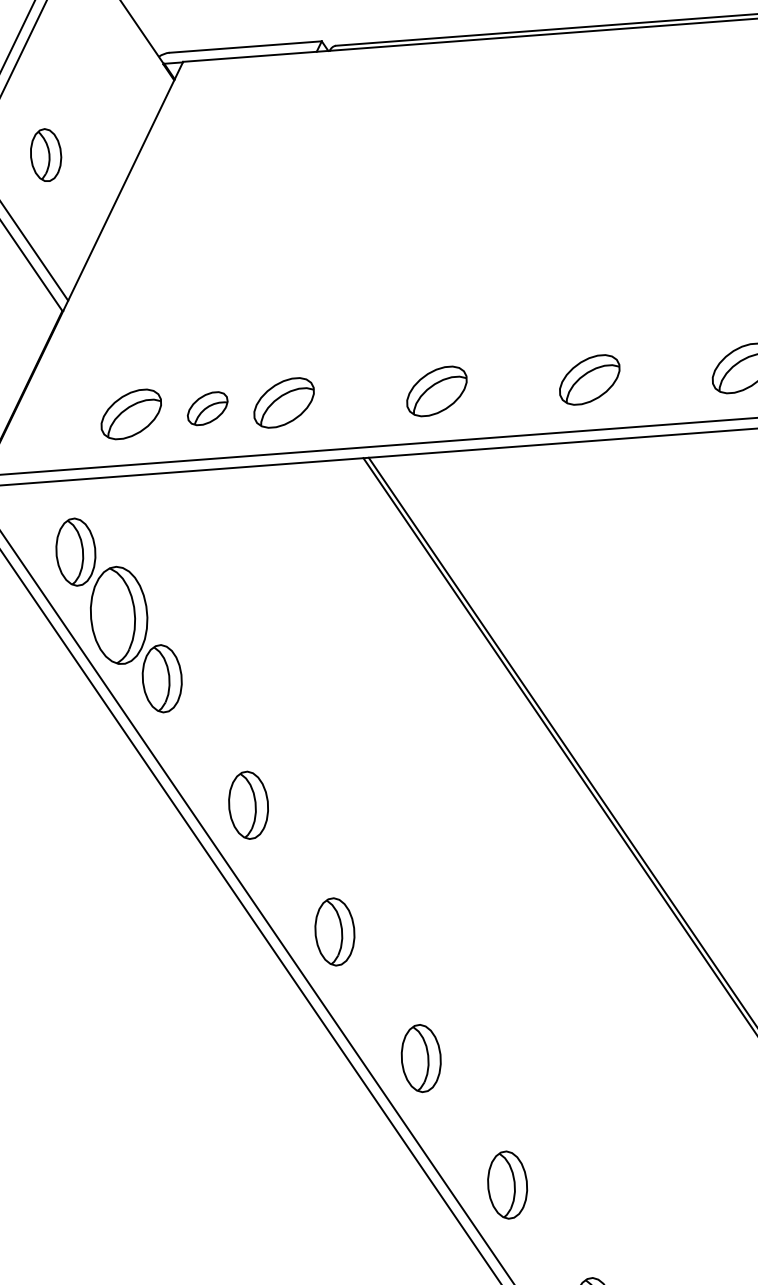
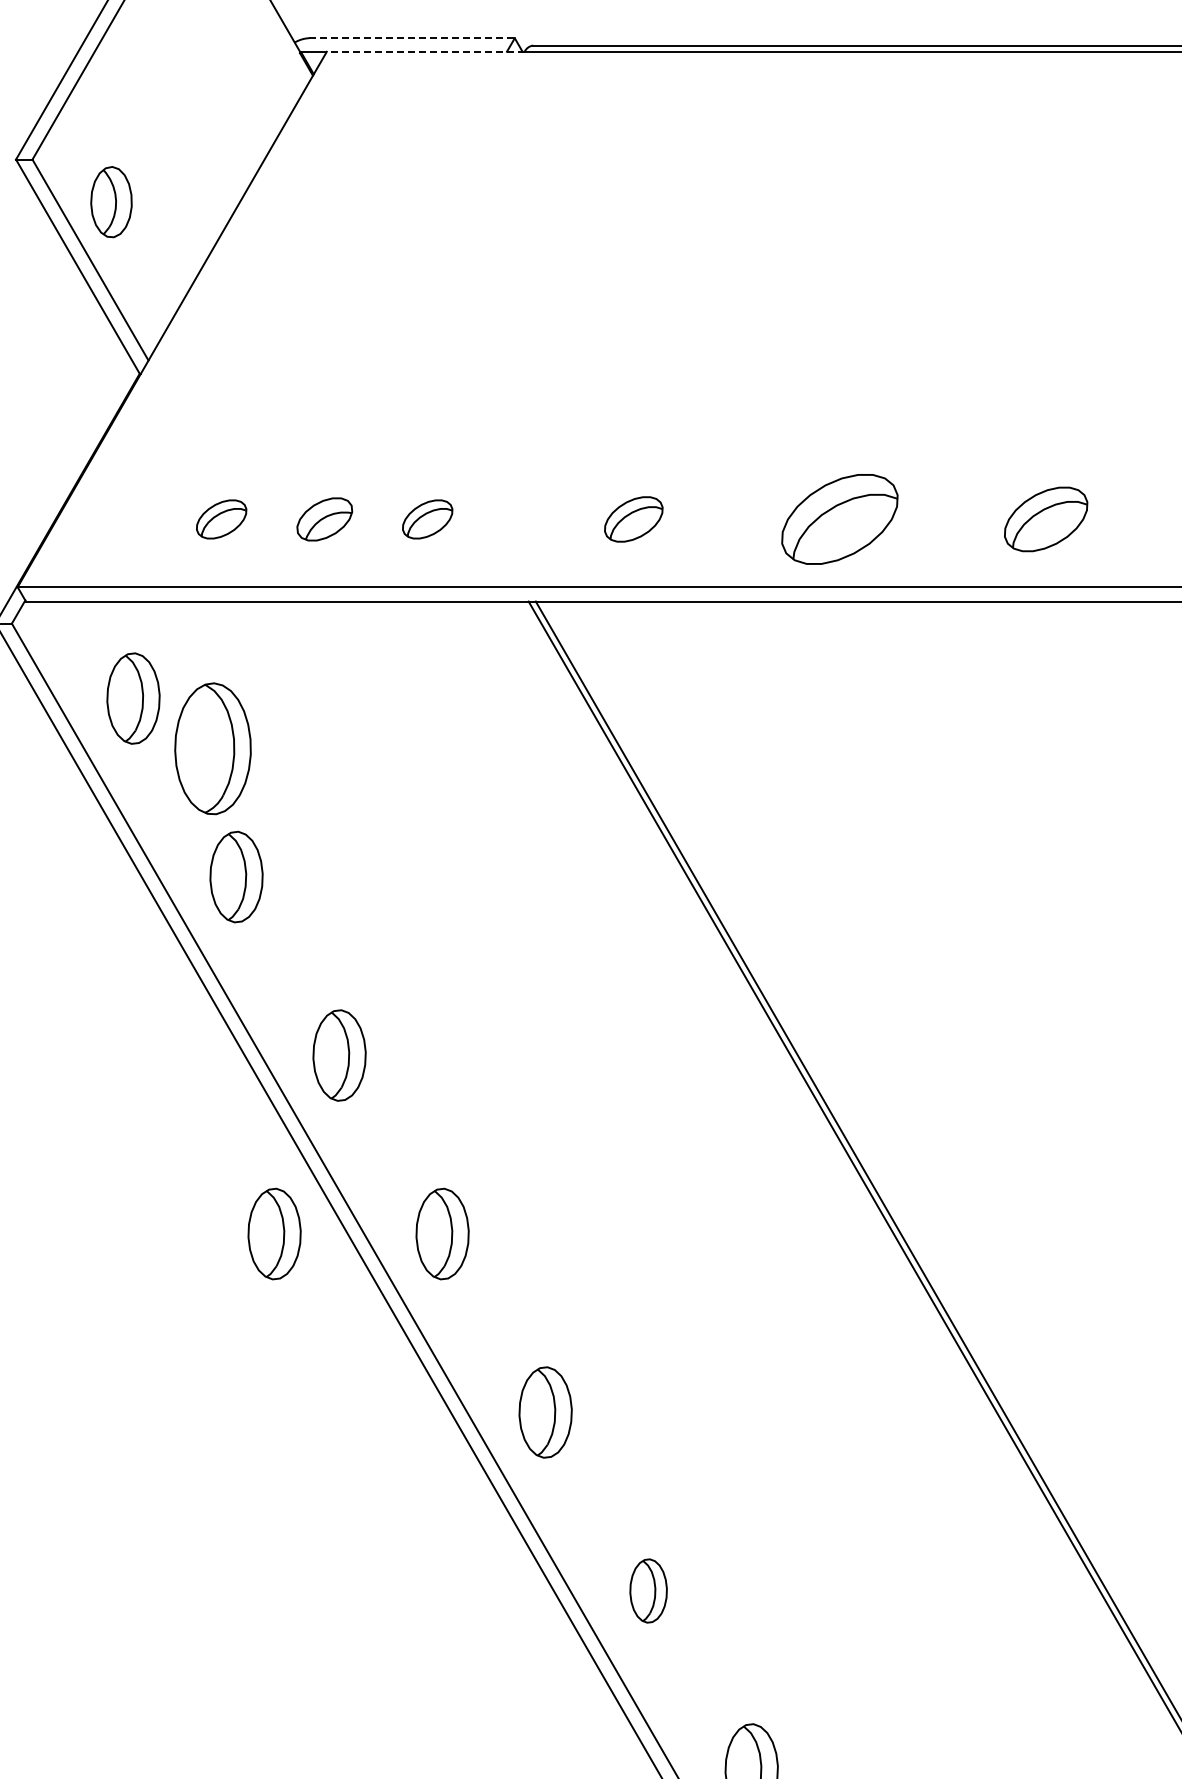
line: (245, 47) -> (412, 38), solid -> dashed
line: (256, 56) -> (425, 51), solid -> dashed
part: (46, 155) -> (111, 202), moved
part: (590, 379) -> (840, 519), size x1.4
part: (436, 391) -> (633, 519), size x0.7
part: (283, 402) -> (427, 519), size x0.6
part: (131, 414) -> (221, 519), size x0.6
part: (118, 615) -> (212, 748), moved
part: (210, 940) -> (274, 1233), added
part: (507, 1184) -> (648, 1590), size x0.7

